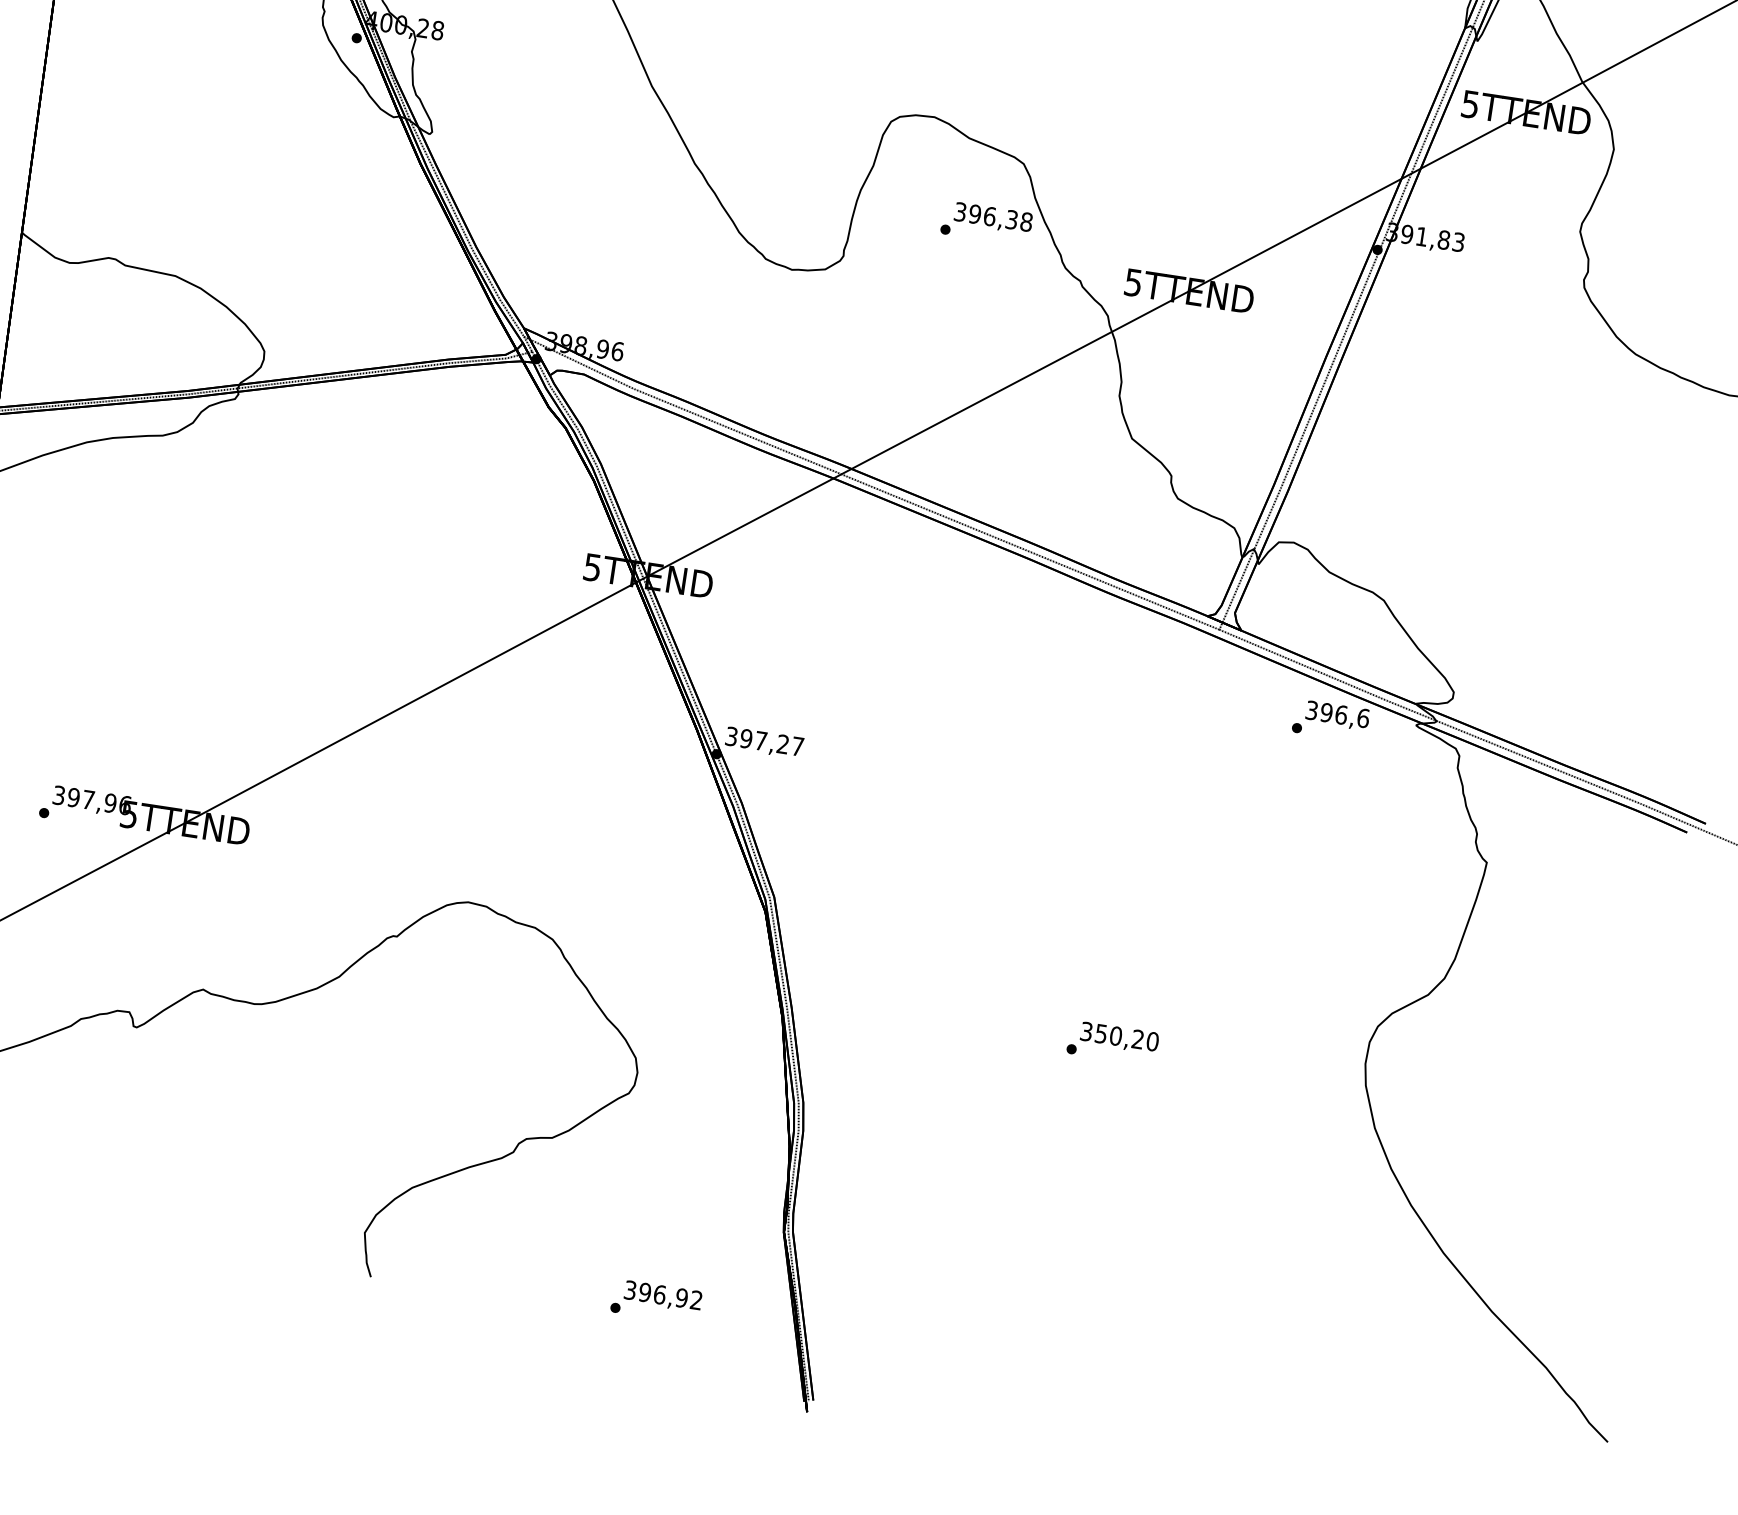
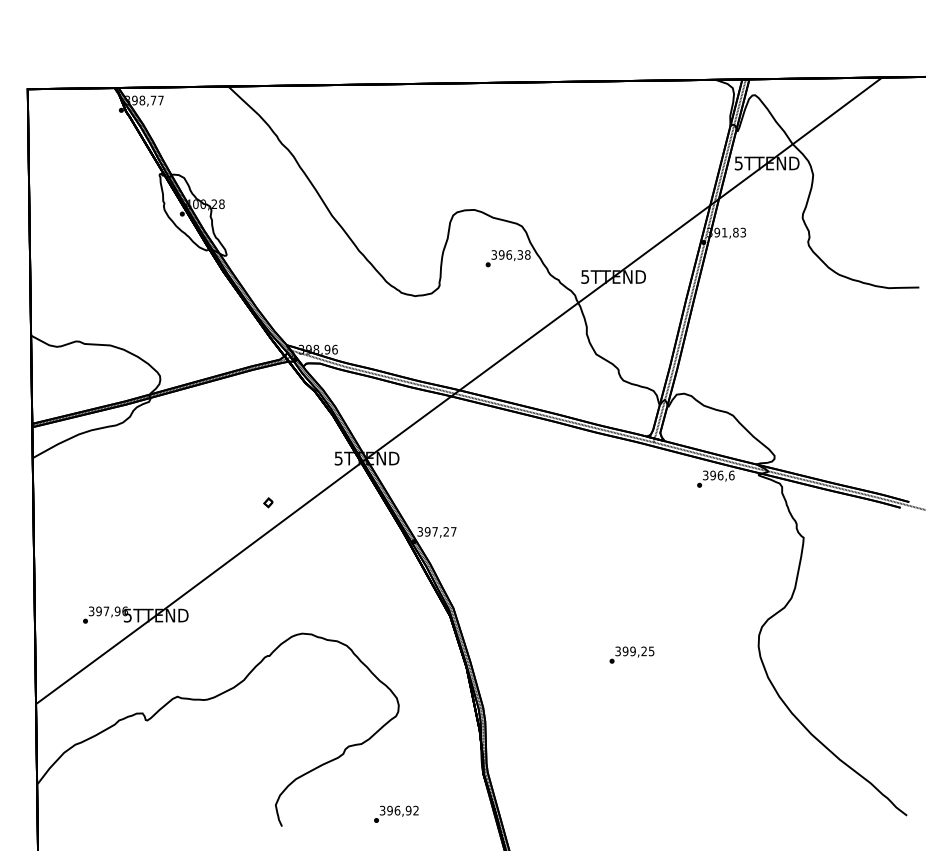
part: (440, 633) -> (268, 502), added
text: (1126, 1037) -> (638, 651), 350,20 -> 399,25
text: (656, 1300) -> (396, 813), moved

